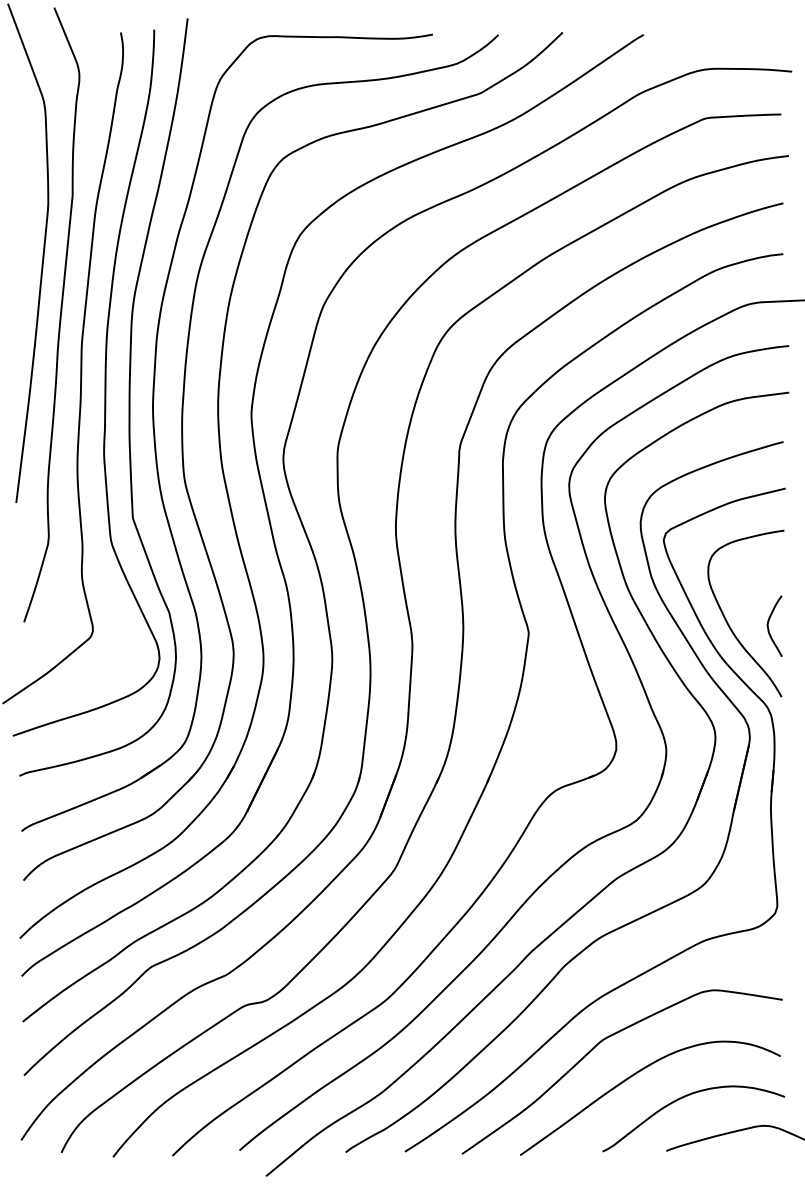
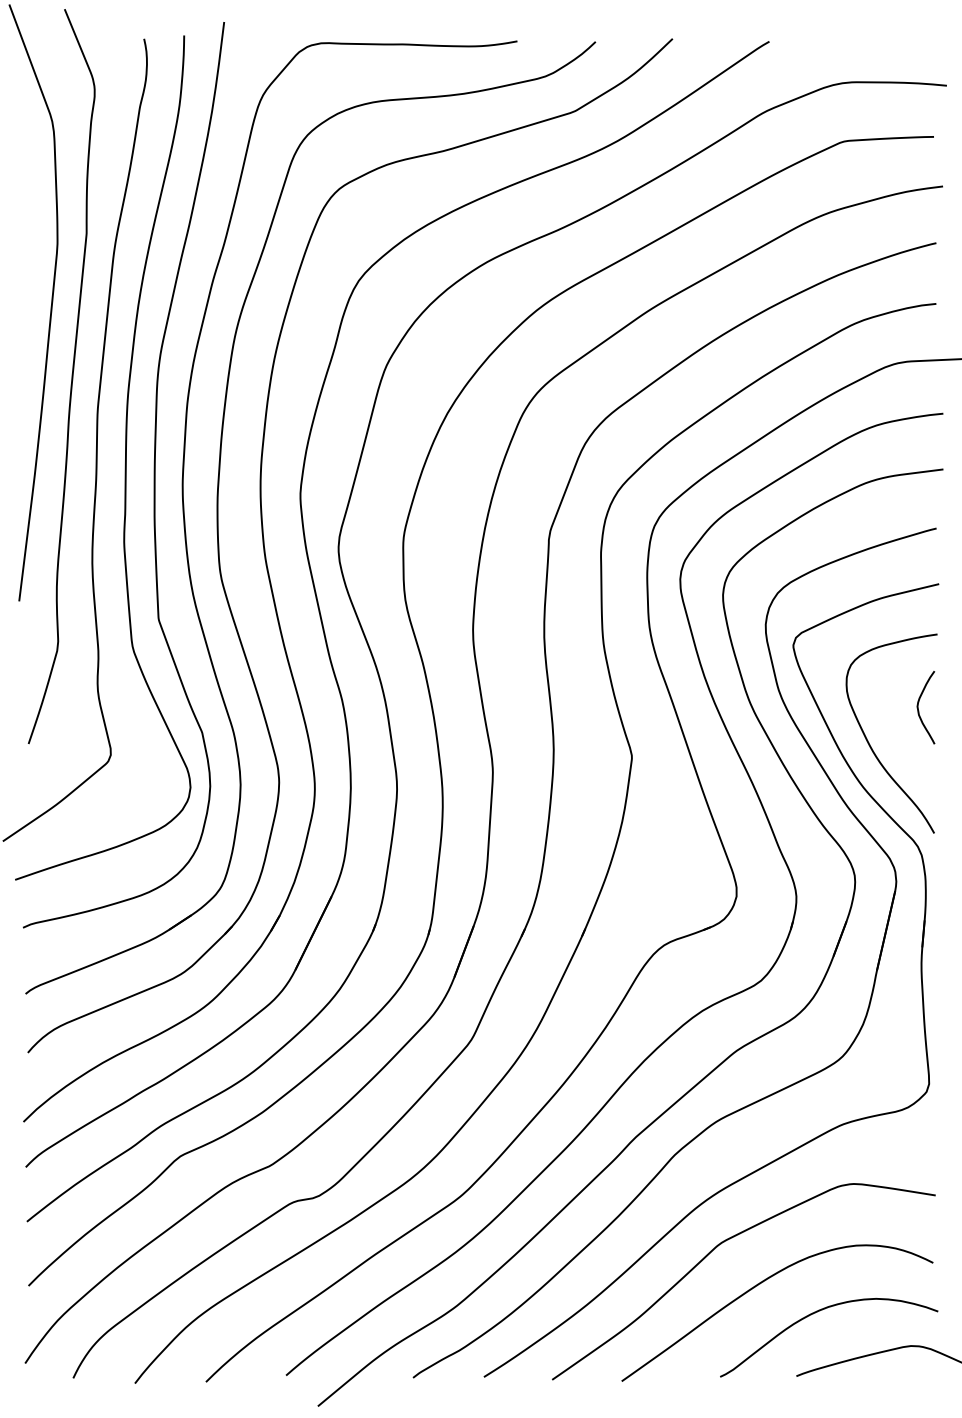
curve: (769, 628) -> (919, 710), moved

